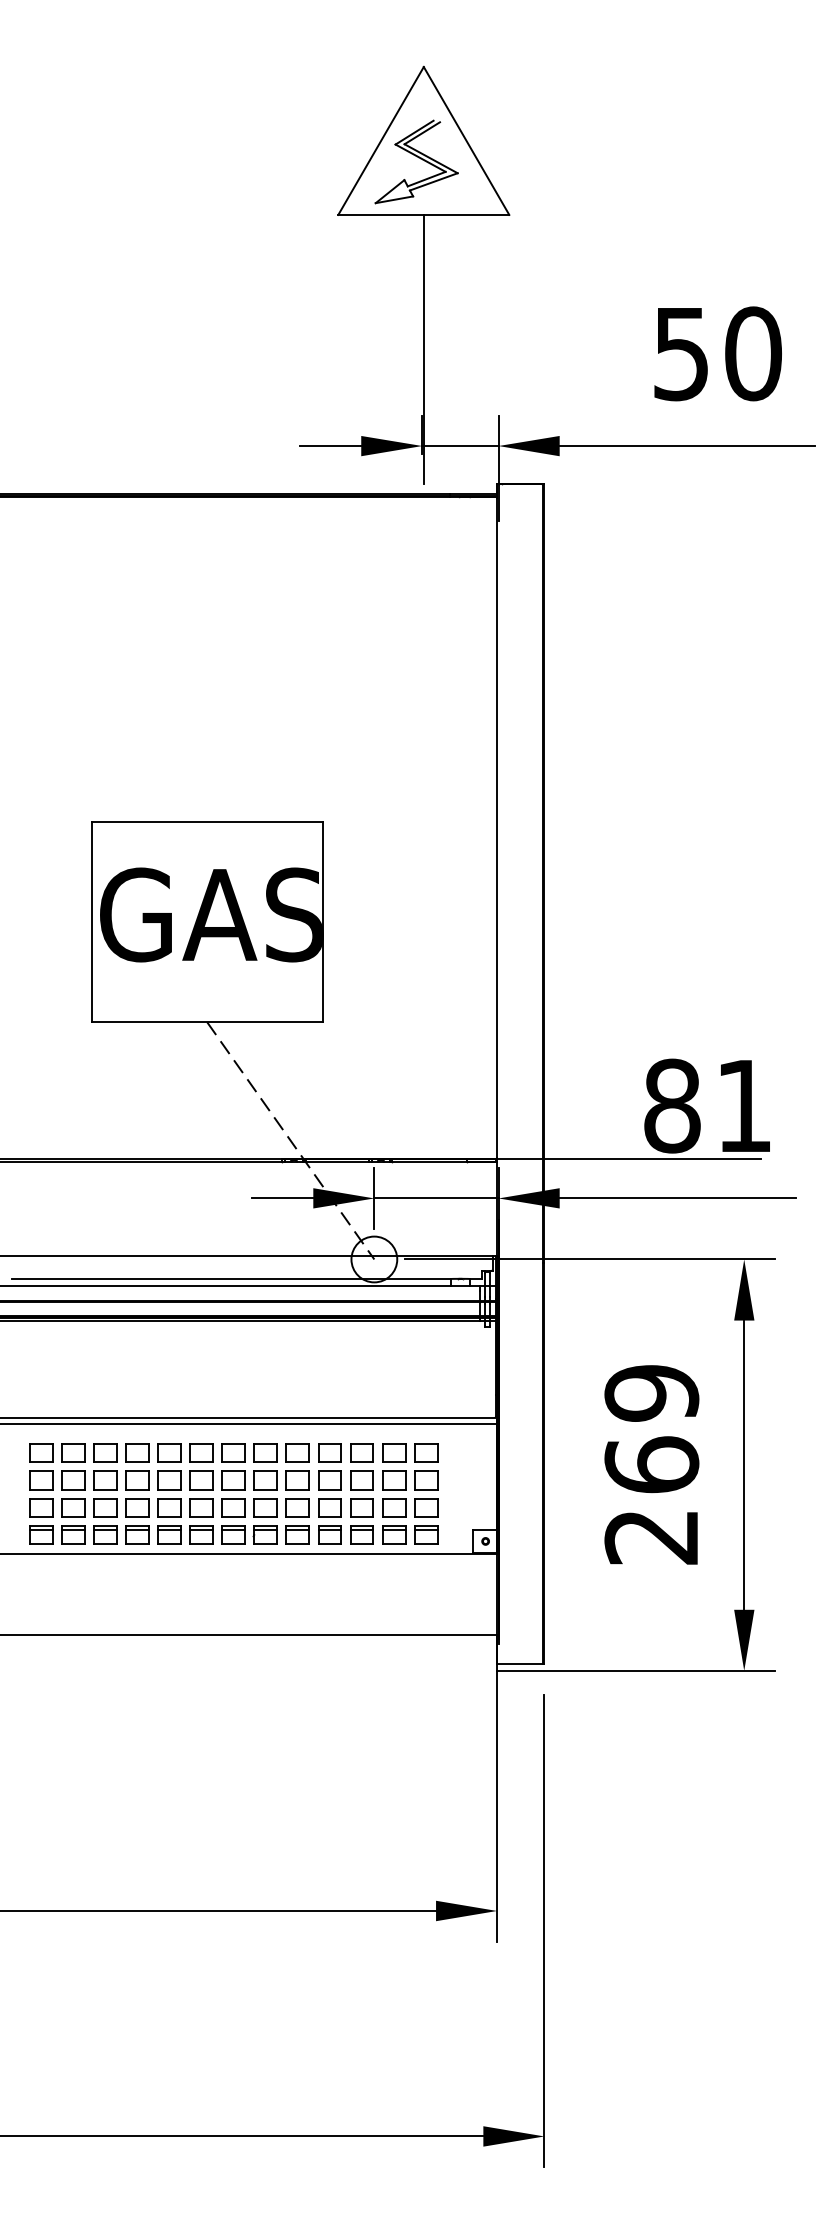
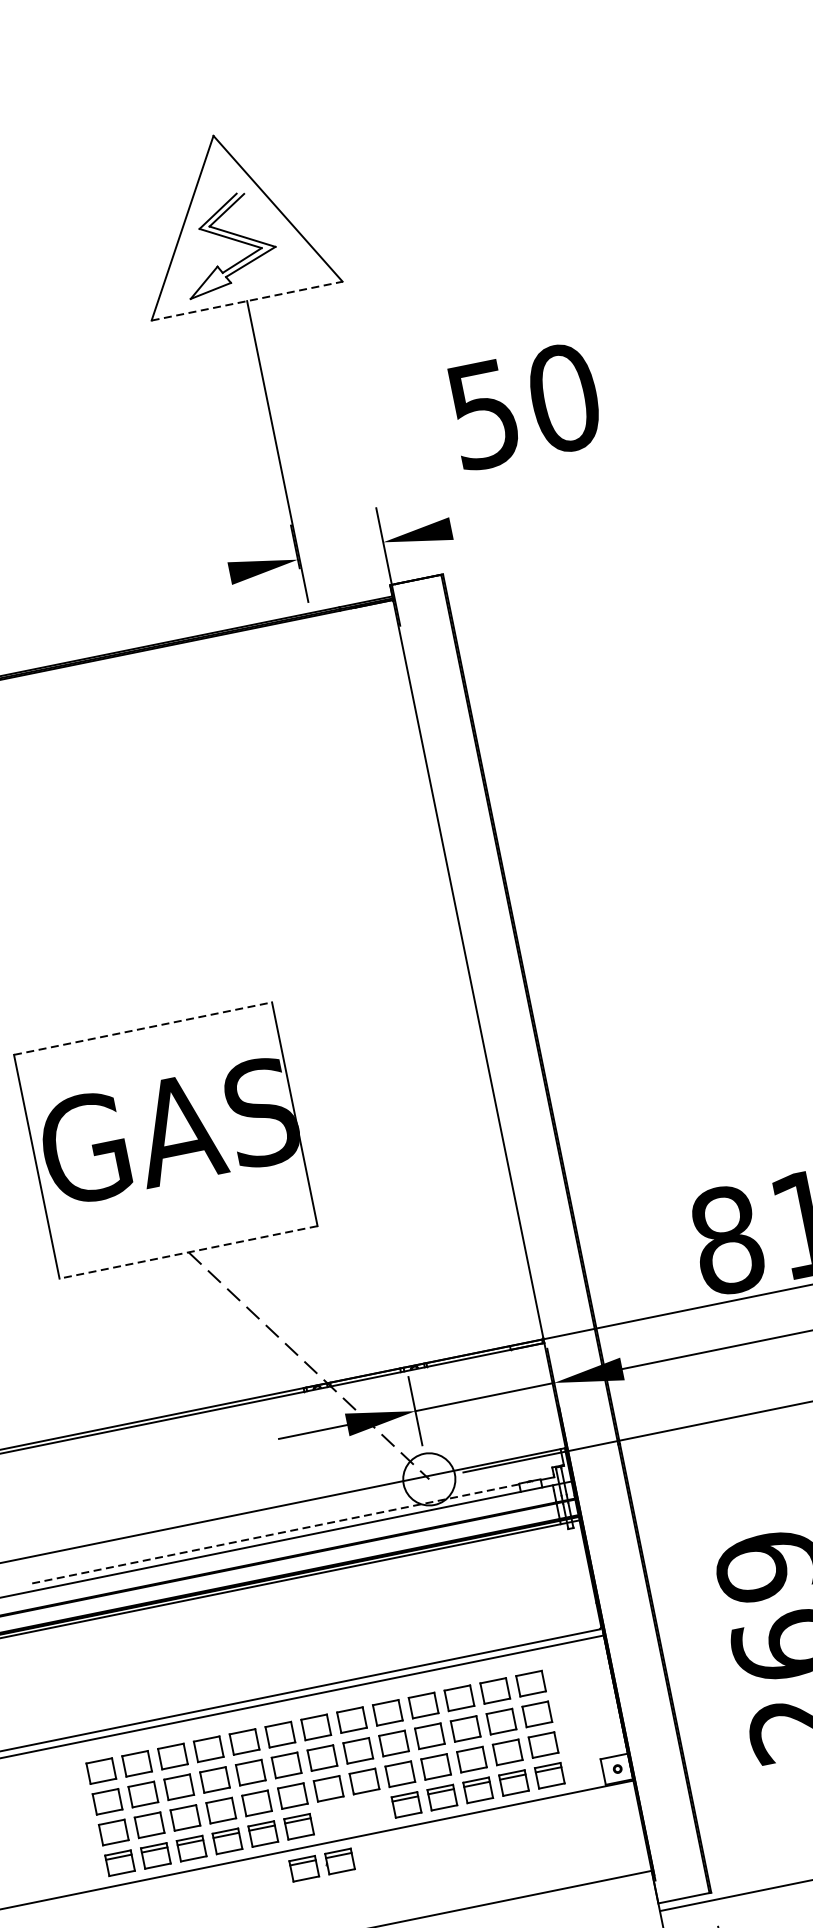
line: (424, 214) -> (247, 300), solid -> dashed
text: (717, 353) -> (524, 406), moved
line: (330, 446) -> (195, 581), removed
line: (460, 446) -> (340, 551), removed
line: (686, 446) -> (593, 500), removed
line: (207, 822) -> (143, 1029), solid -> dashed
line: (206, 1022) -> (187, 1252), solid -> dashed
line: (230, 1279) -> (273, 1534), solid -> dashed
part: (249, 1534) -> (321, 1864), moved

